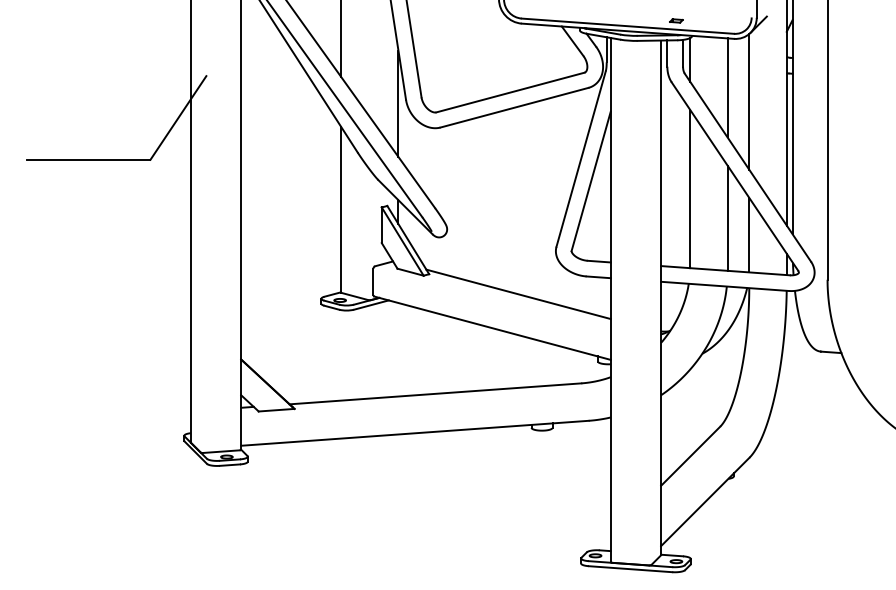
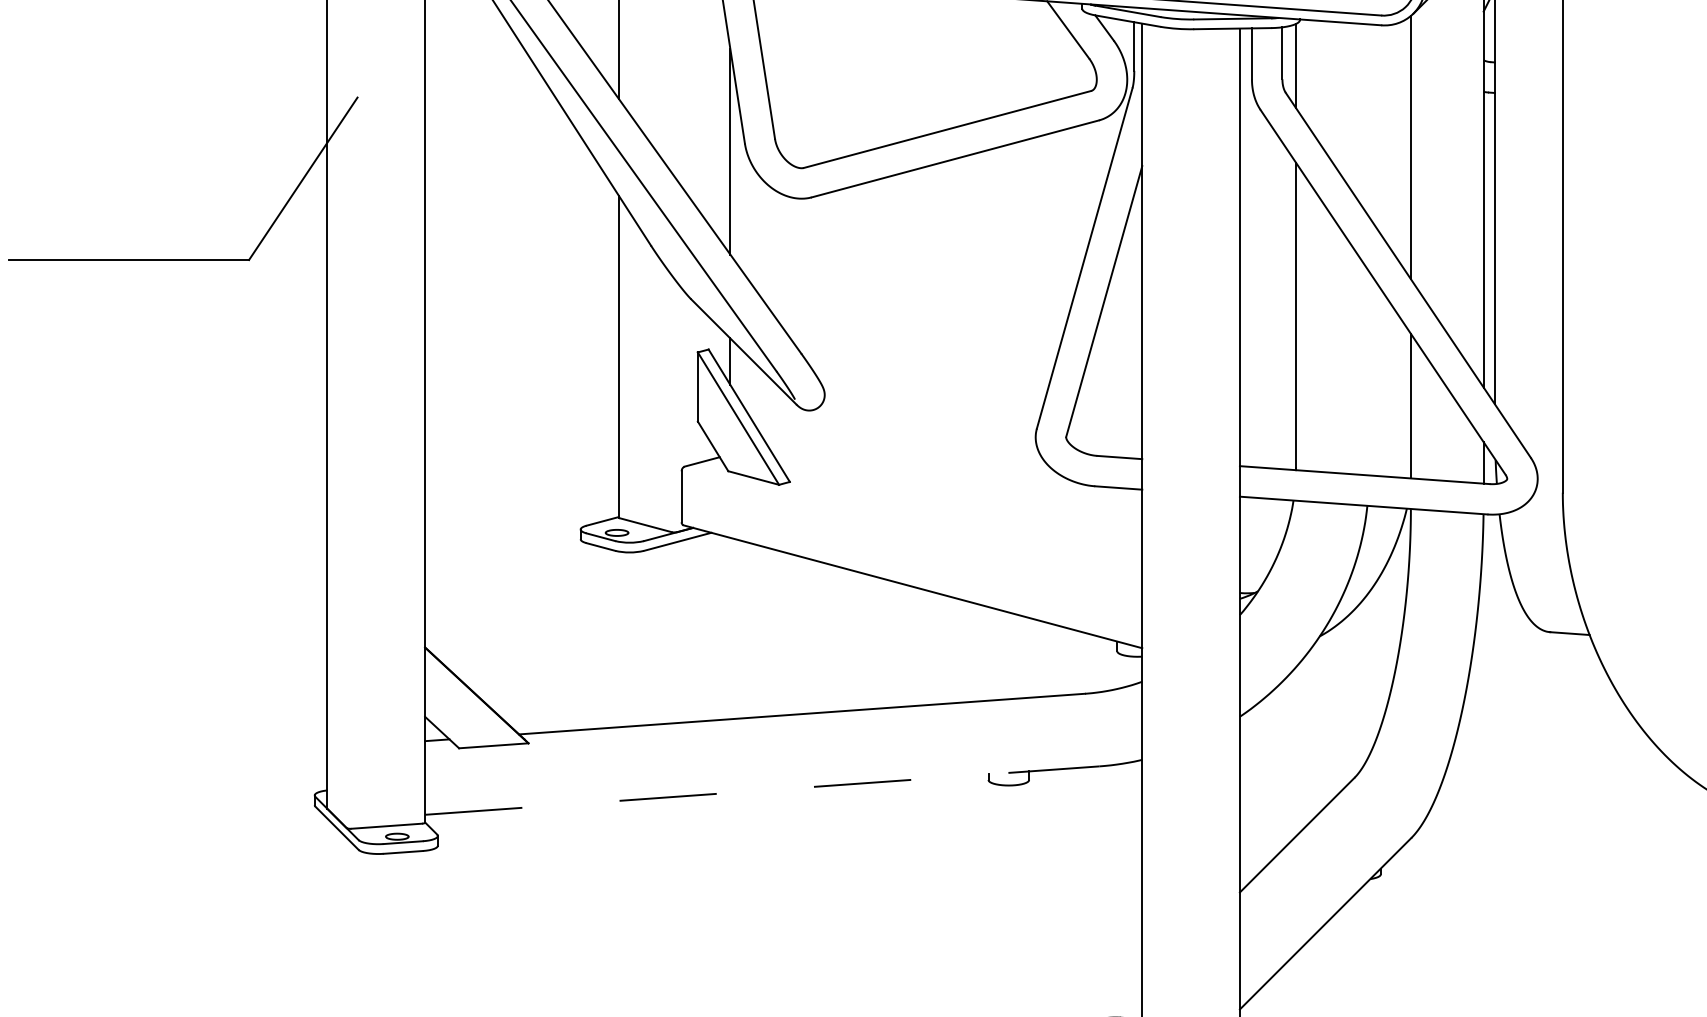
line: (727, 87) -> (1368, 119), removed
line: (727, 217) -> (1368, 371), removed
line: (518, 294) -> (963, 521), removed
line: (415, 433) -> (763, 791), solid -> dashed

